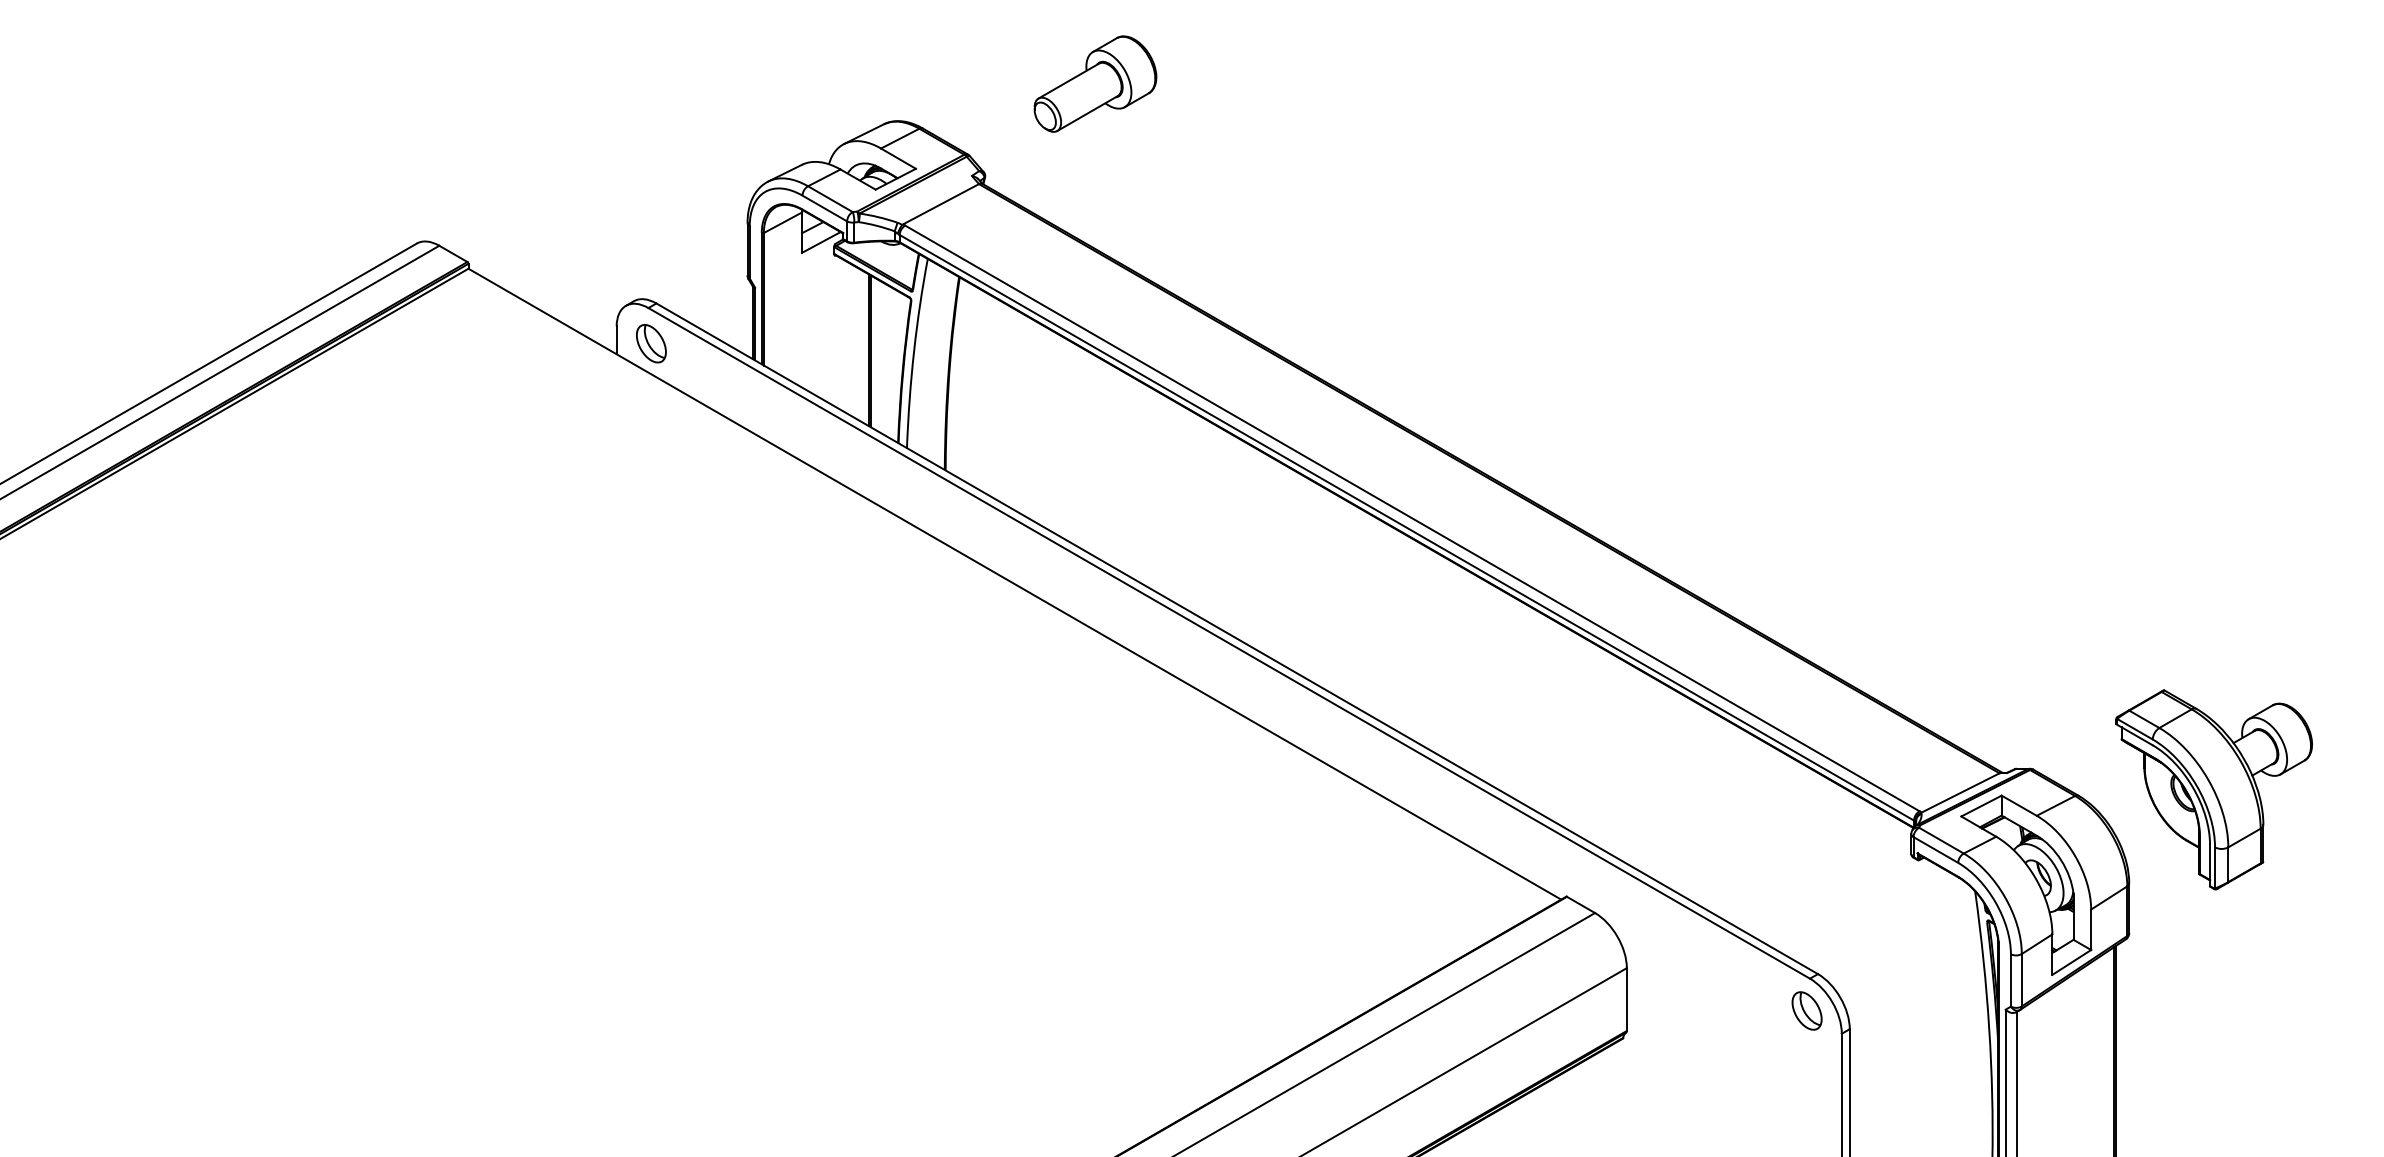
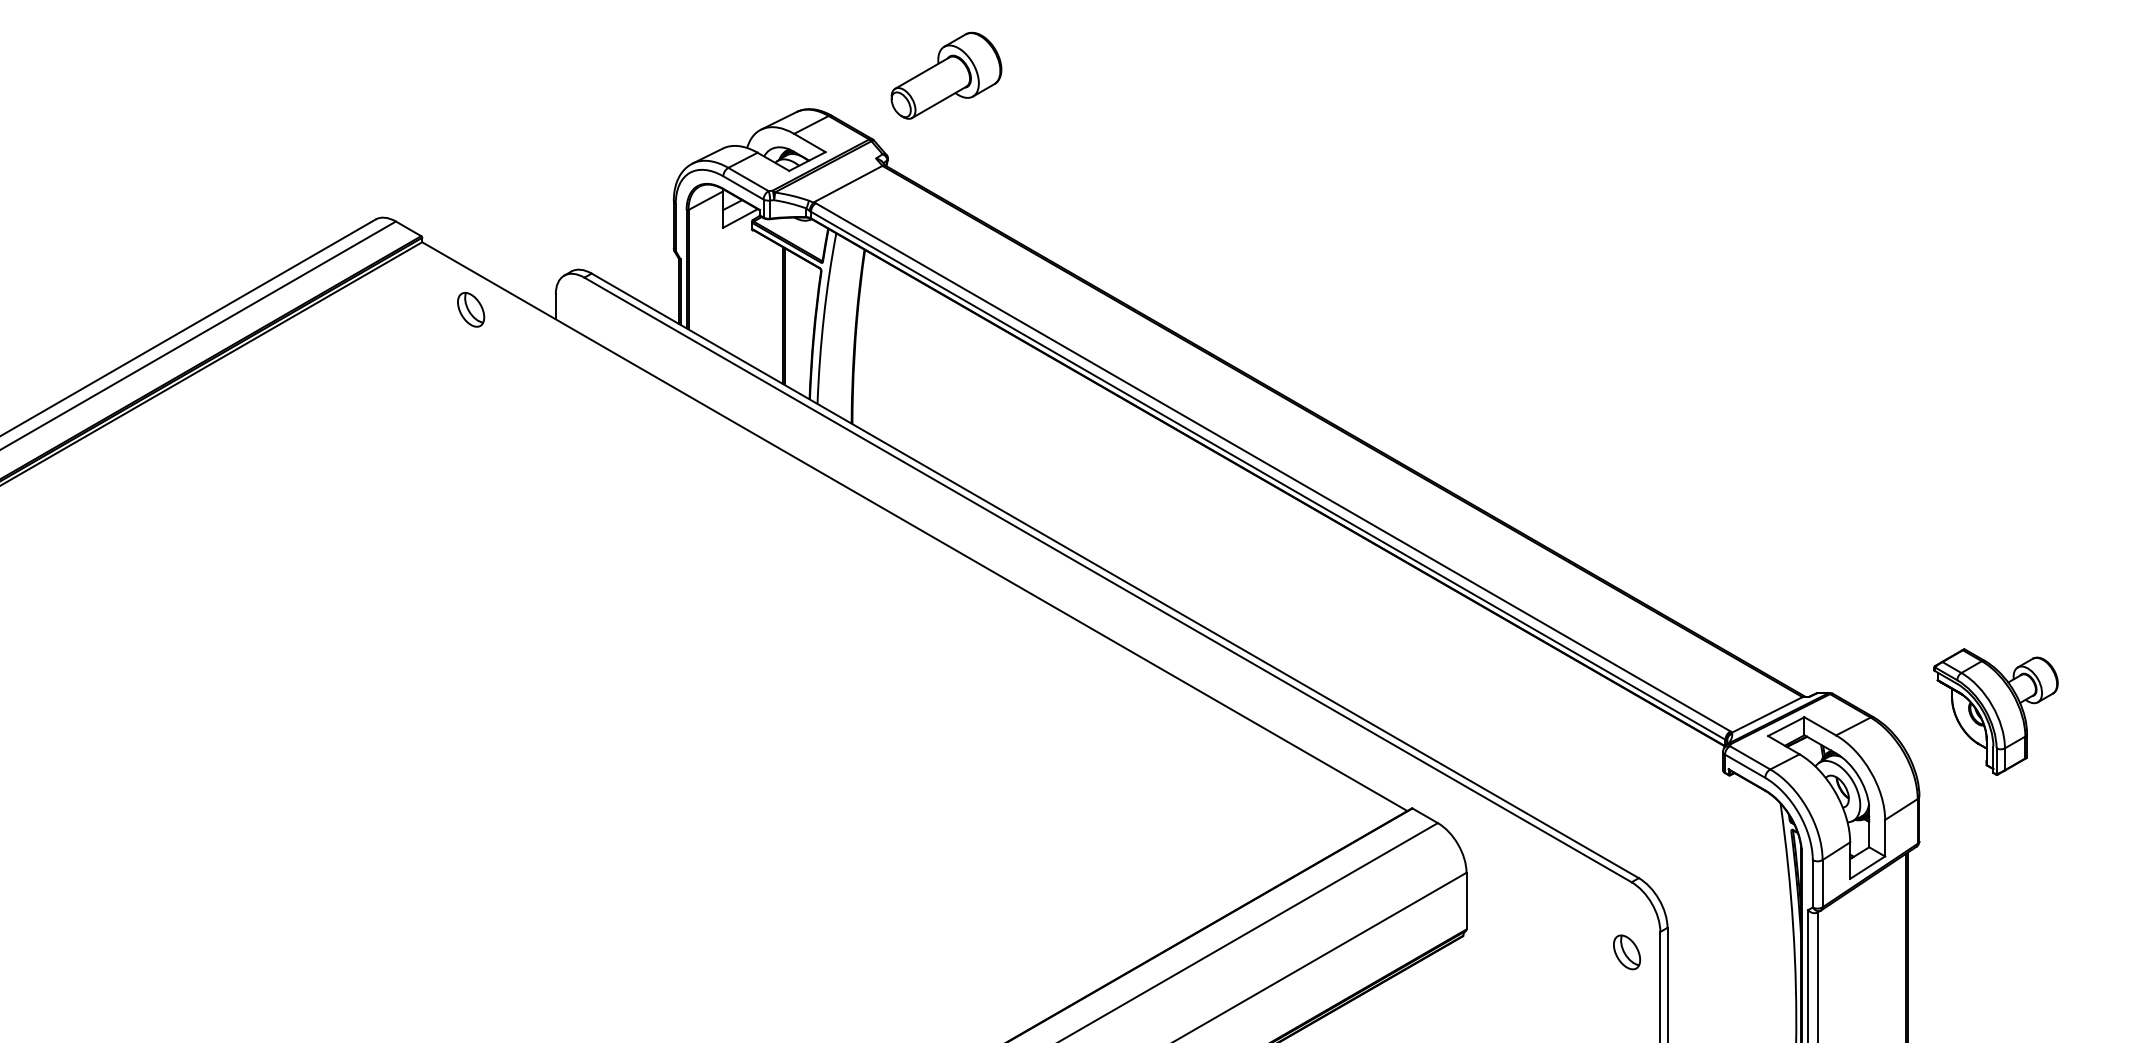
part: (1095, 83) -> (946, 75), moved
part: (651, 343) -> (471, 309), moved
part: (2213, 789) -> (1995, 711), size x0.7
part: (1807, 1011) -> (1627, 952), moved

